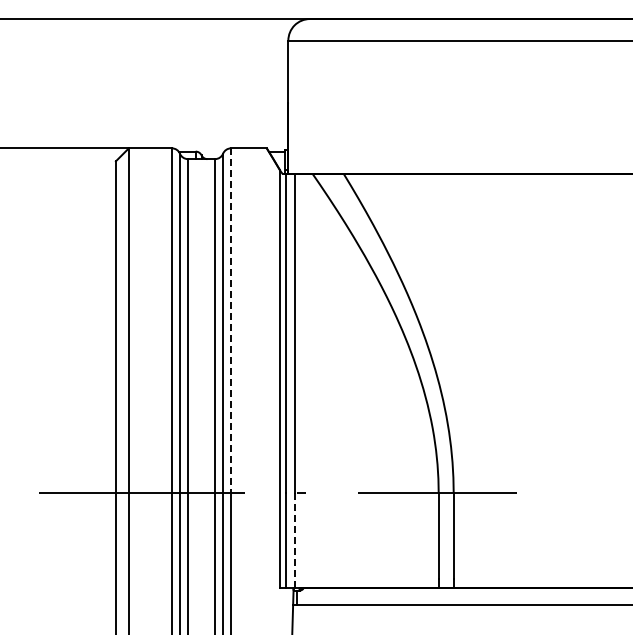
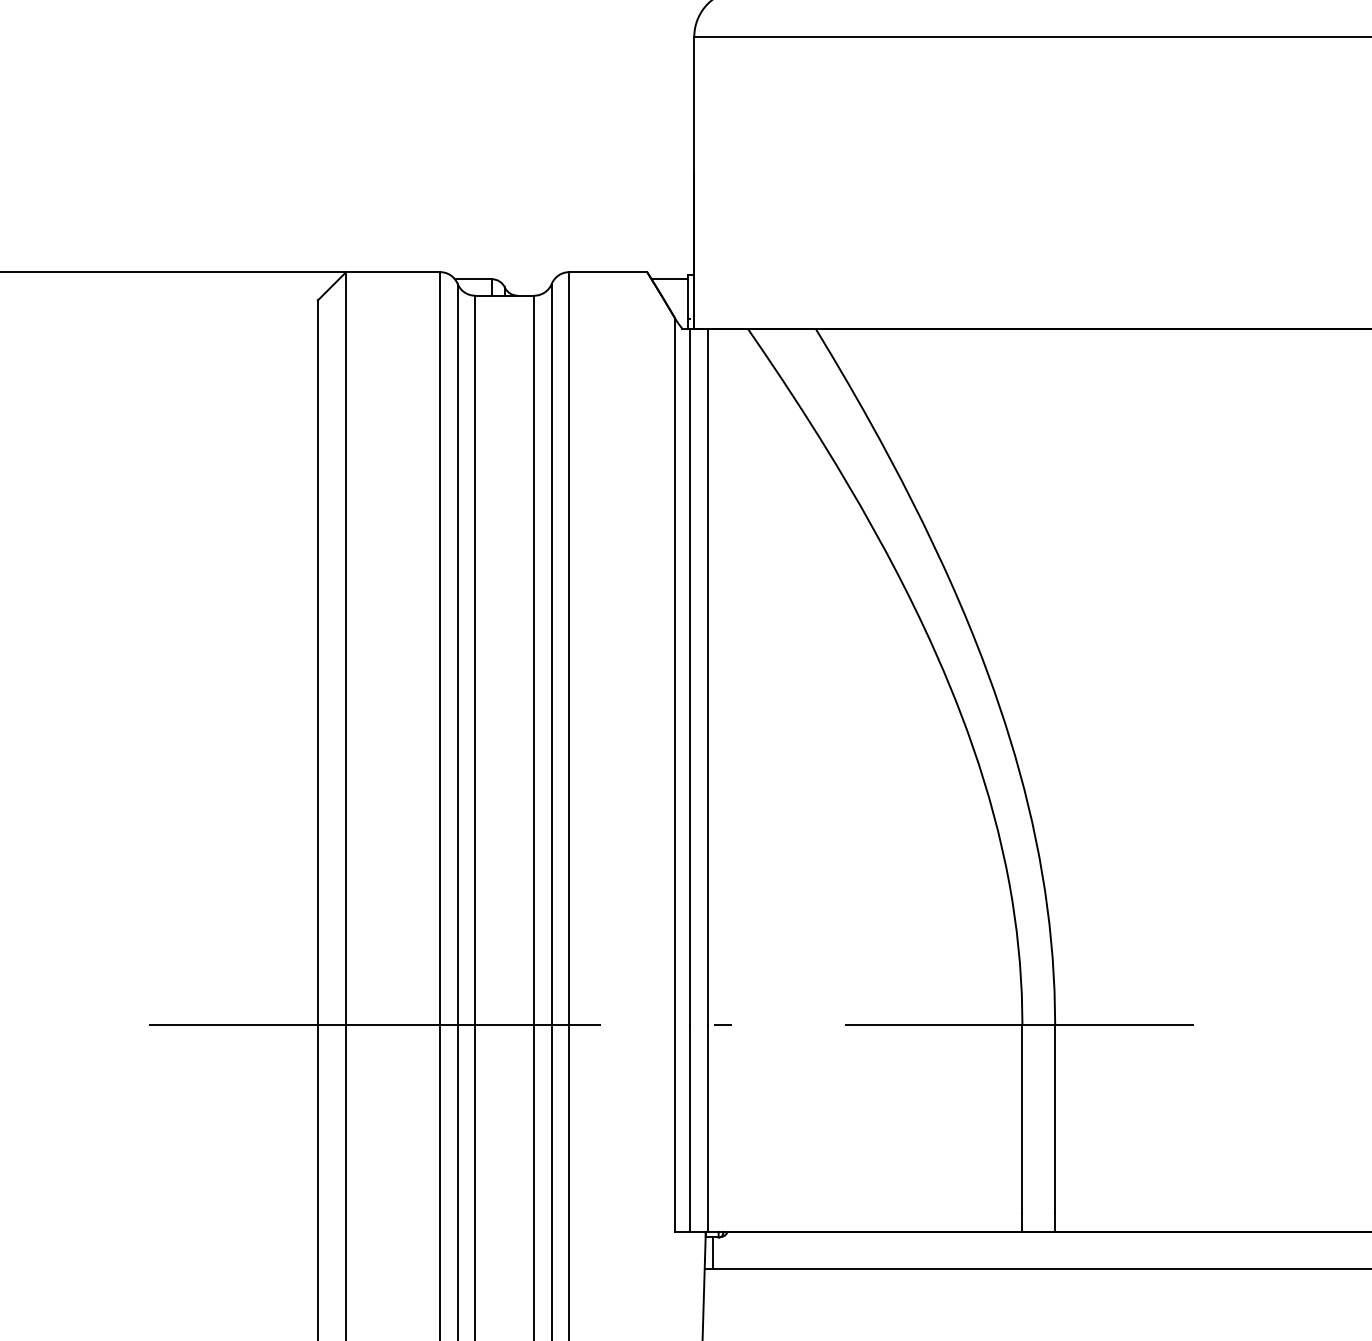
line: (231, 321) -> (570, 650), dashed -> solid
line: (294, 541) -> (707, 1130), dashed -> solid

